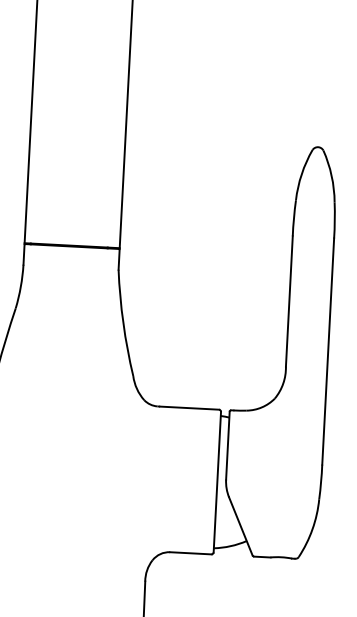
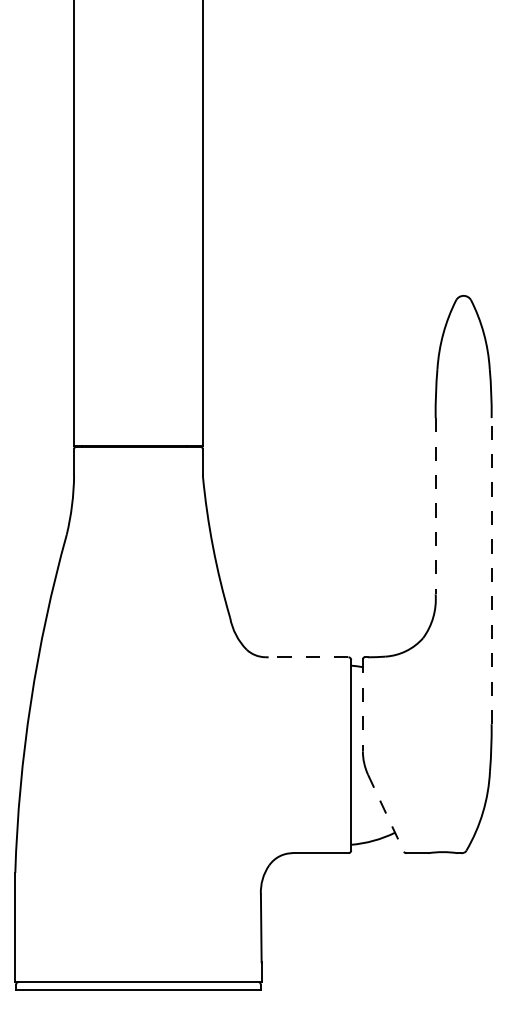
line: (289, 301) -> (435, 506), solid -> dashed
line: (328, 351) -> (491, 570), solid -> dashed
line: (189, 408) -> (308, 657), solid -> dashed
line: (227, 445) -> (362, 705), solid -> dashed
line: (241, 526) -> (386, 813), solid -> dashed

